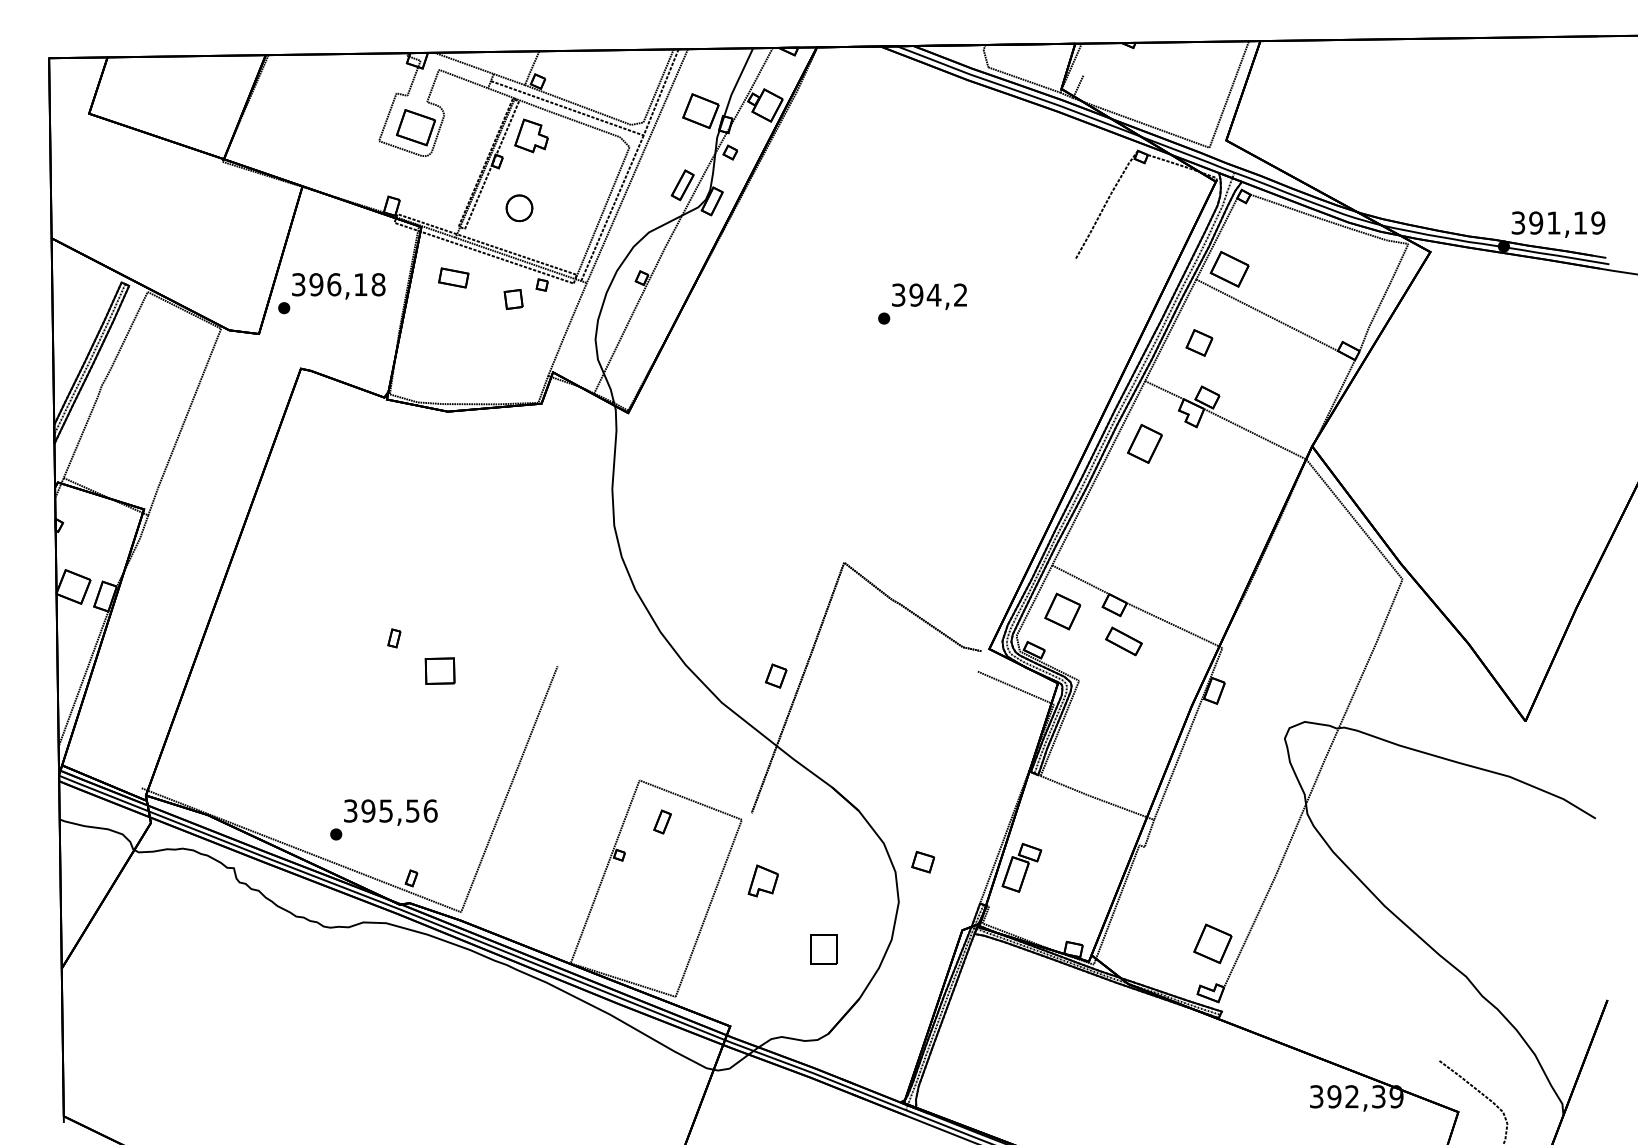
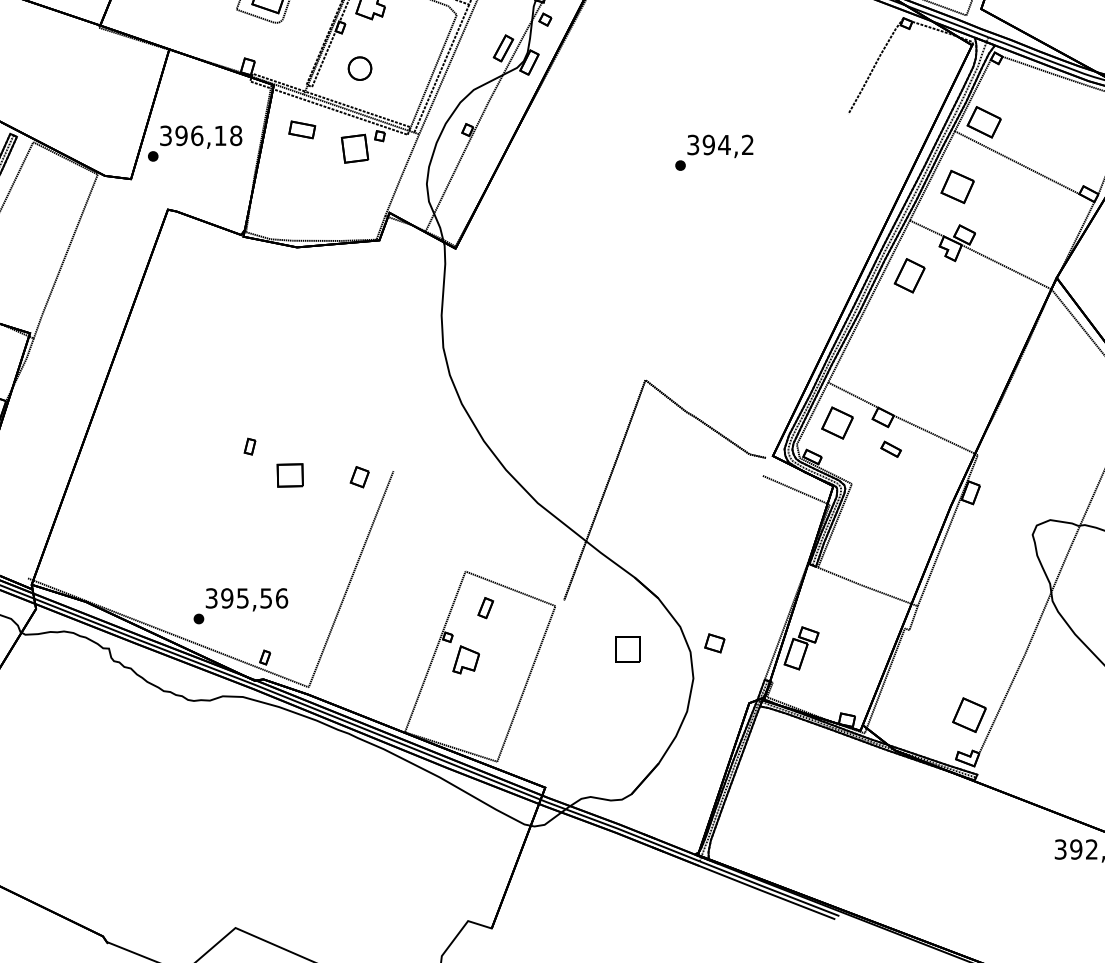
part: (513, 299) -> (354, 148), size x1.67
part: (1199, 342) -> (957, 186), size x1.43
part: (1123, 641) -> (890, 449), size x0.62
part: (776, 675) -> (360, 476), moved
part: (762, 880) -> (465, 659), moved
part: (823, 949) -> (627, 649), moved

